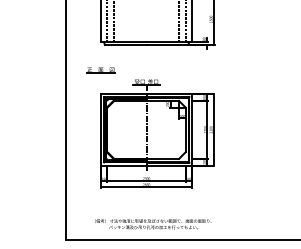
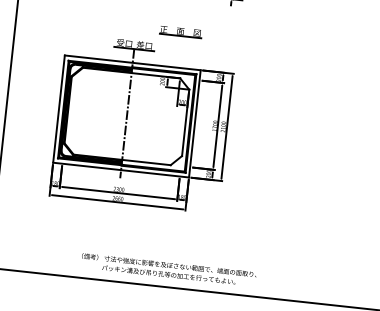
part: (100, 70) -> (179, 32), moved
text: (153, 224) -> (169, 270), moved

